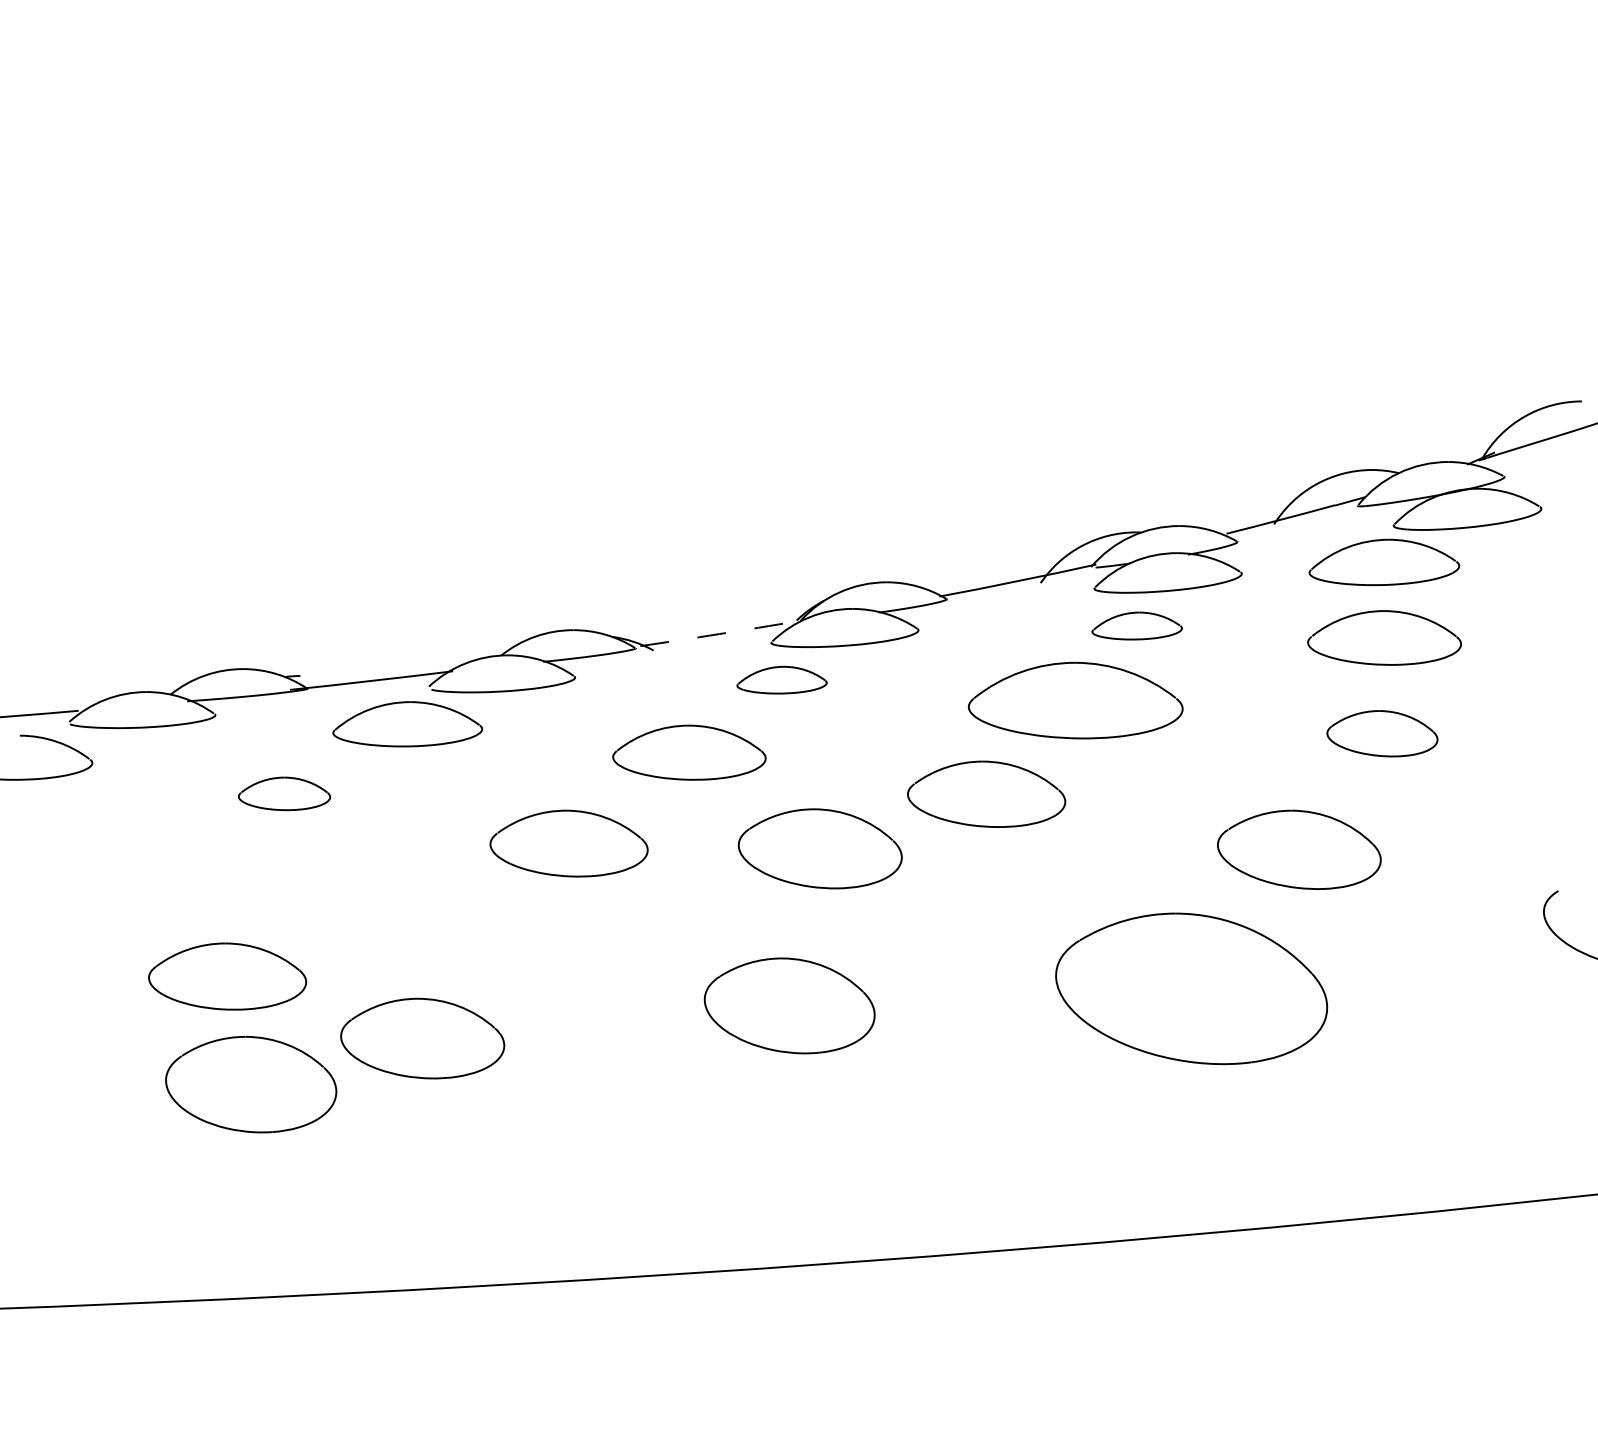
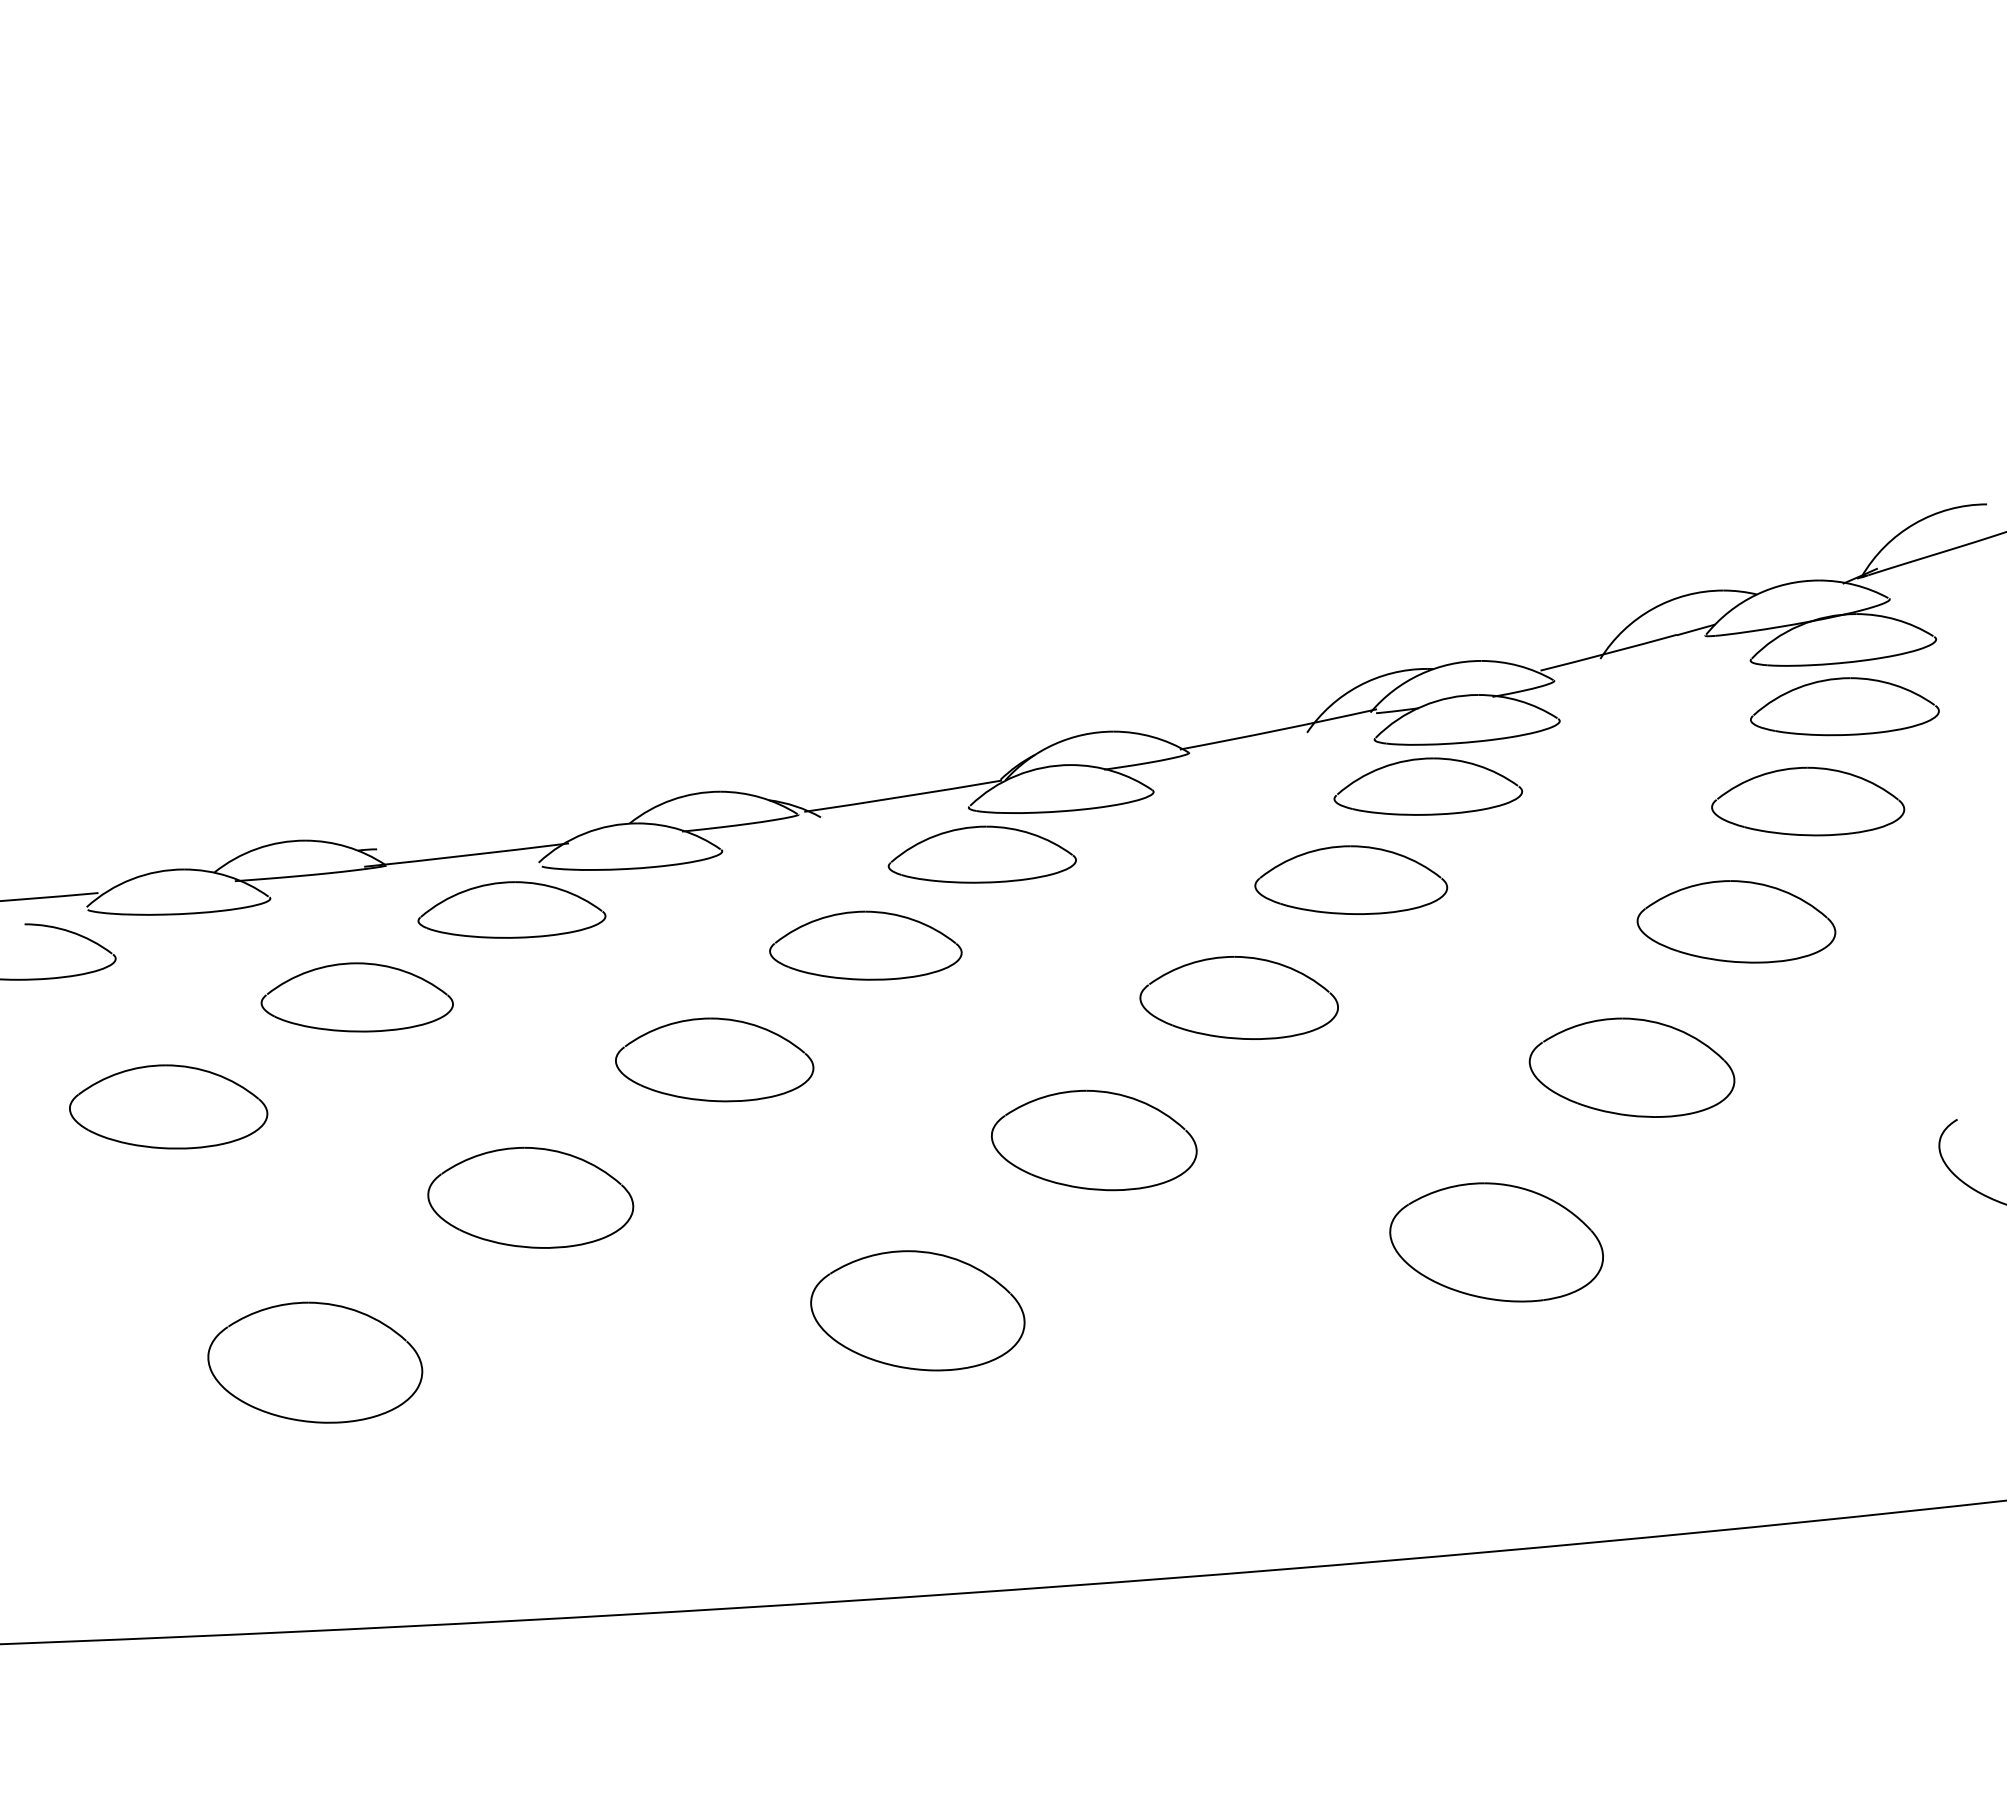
part: (1384, 562) -> (1844, 706), moved
part: (1137, 625) -> (1428, 786), size x1.67
arc: (719, 633) -> (903, 796), dashed -> solid
part: (1384, 637) -> (1808, 801), moved
part: (781, 680) -> (981, 854), size x1.67
part: (1076, 700) -> (1351, 879), size x0.71
part: (1382, 733) -> (1736, 921), size x1.43
part: (283, 793) -> (356, 997), size x1.67
part: (819, 848) -> (1093, 1140), moved
part: (227, 976) -> (168, 1106), moved
part: (1191, 988) -> (1496, 1242), size x0.62
part: (789, 1005) -> (917, 1310), moved
part: (422, 1038) -> (530, 1197), moved

